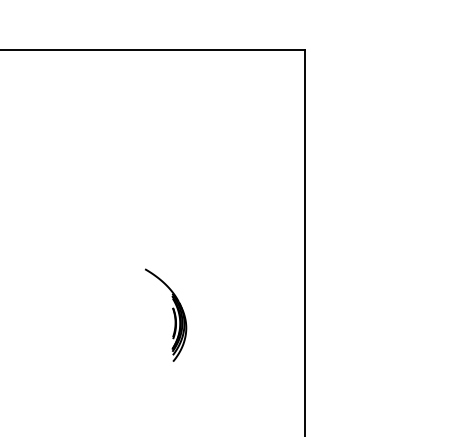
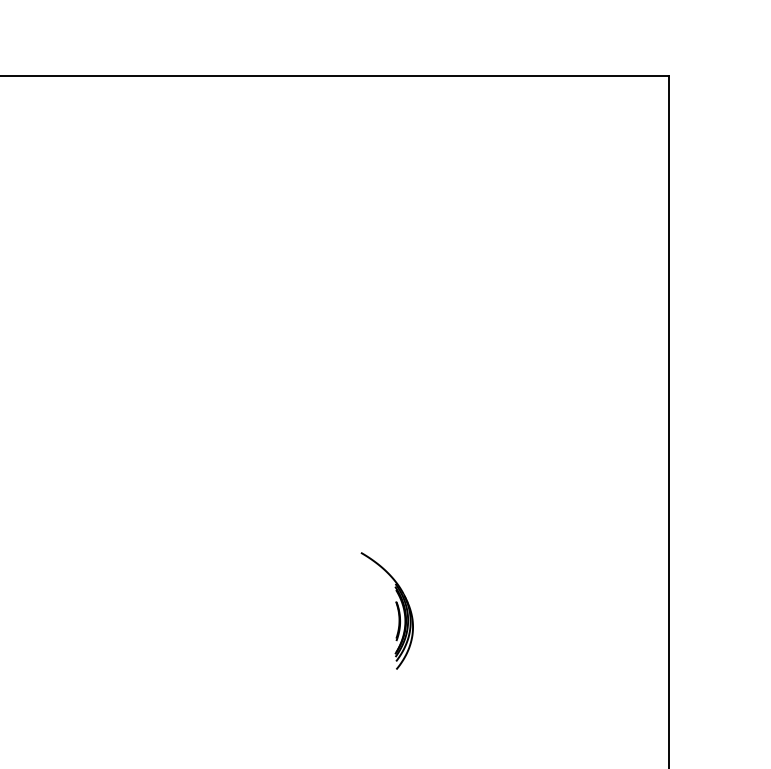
part: (165, 314) -> (386, 609), size x0.62

